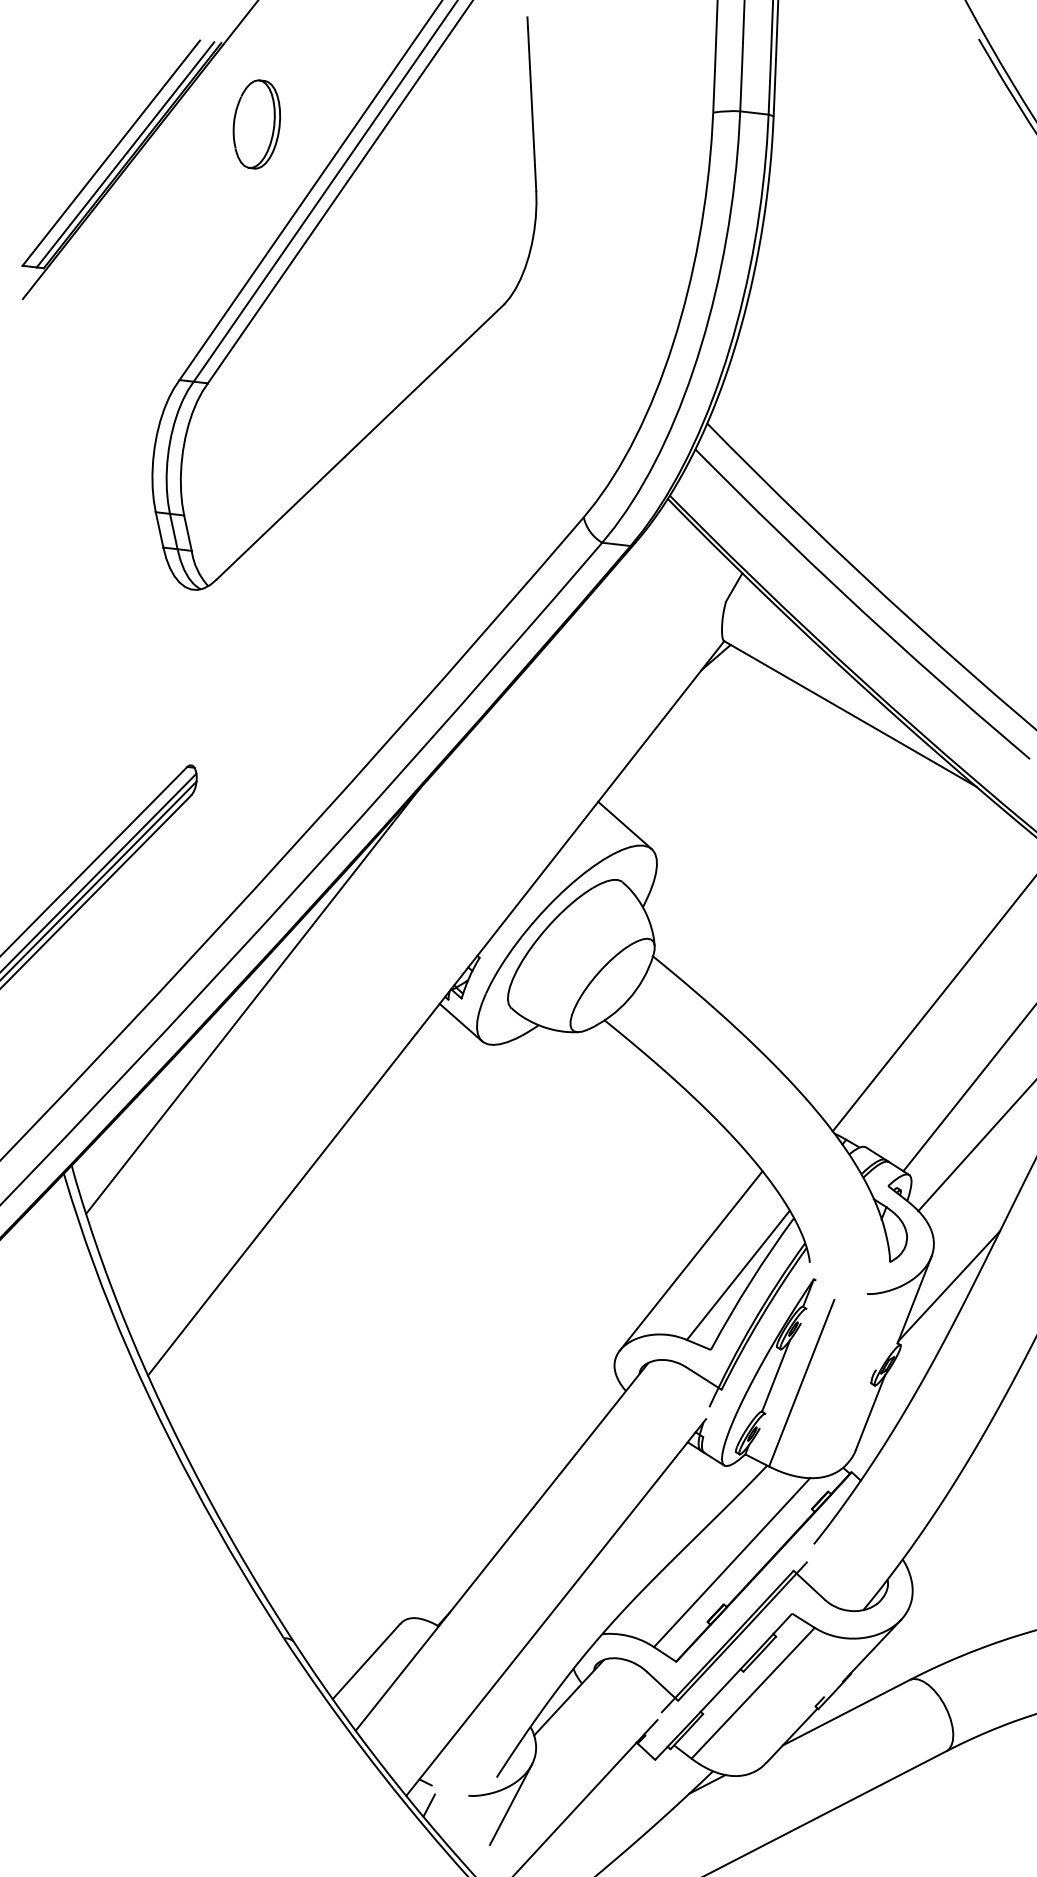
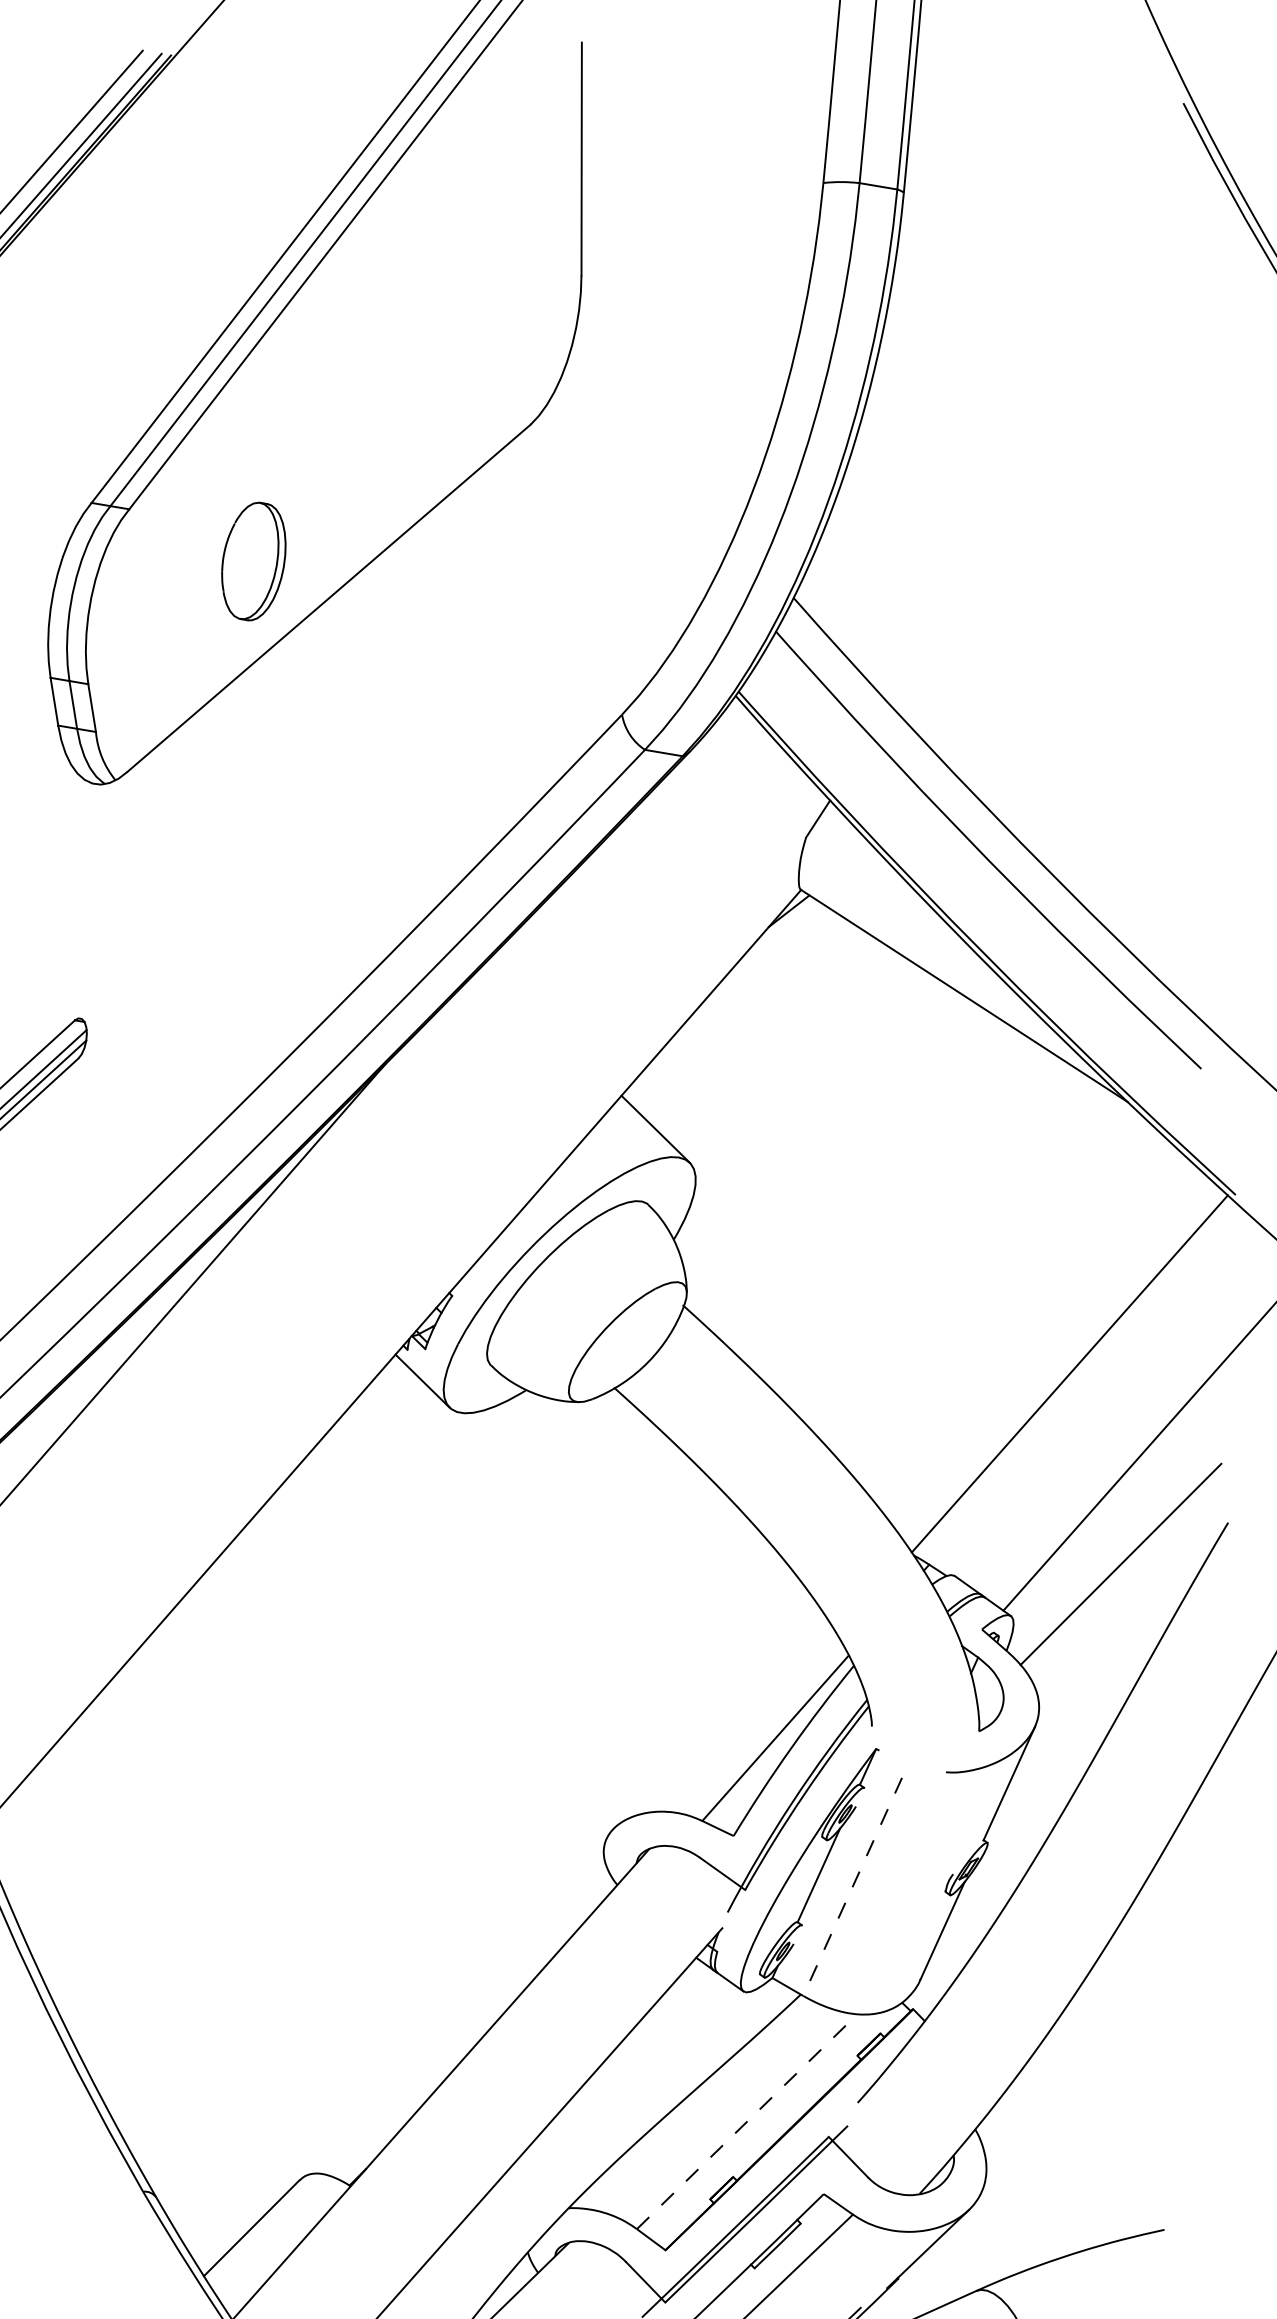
part: (256, 124) -> (253, 561), moved
line: (690, 1260) -> (712, 1715), removed
line: (949, 1286) -> (1056, 1767), removed
line: (801, 1383) -> (852, 1887), solid -> dashed
line: (732, 1562) -> (747, 2121), solid -> dashed

